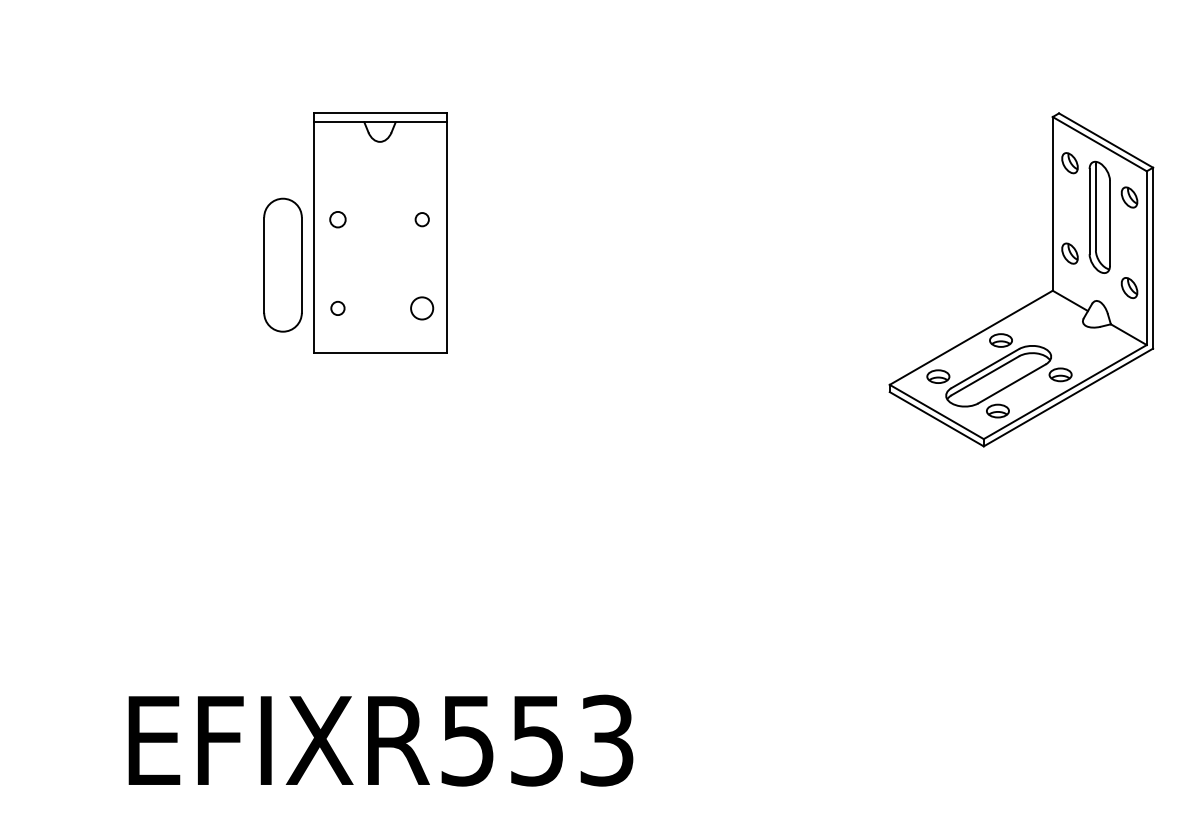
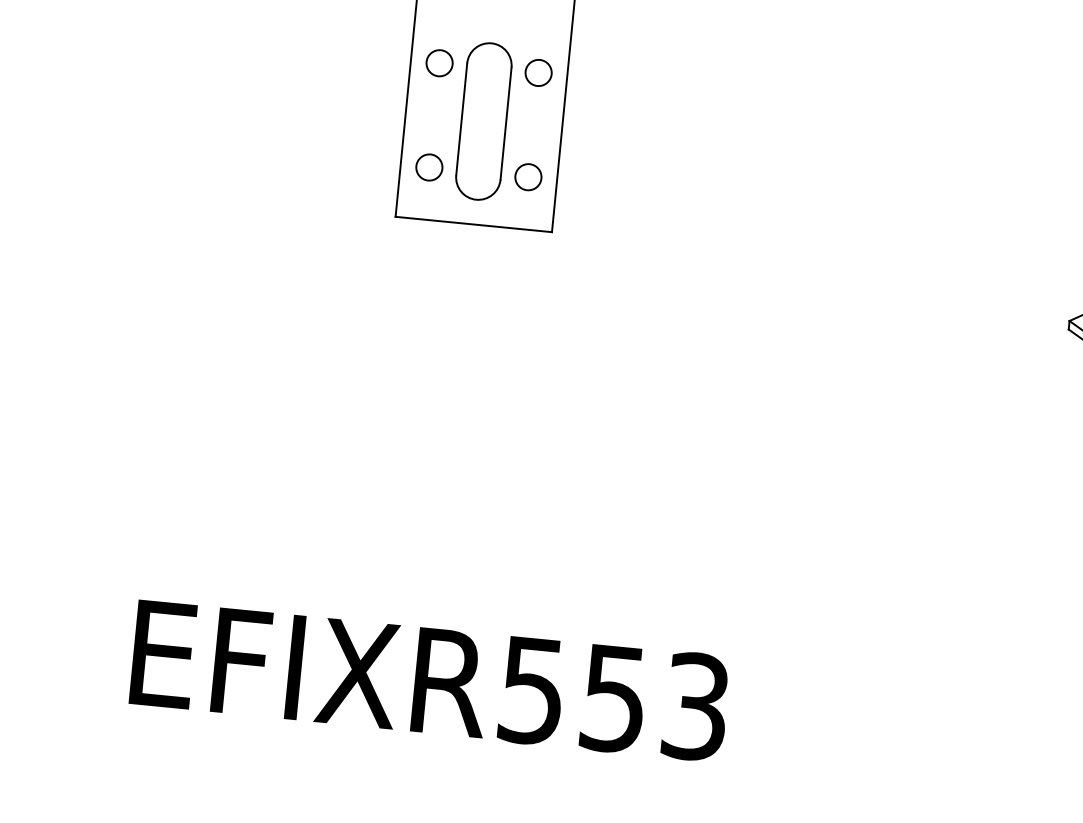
circle: (337, 219) -> (439, 62), size x1.43
circle: (422, 219) -> (539, 72), size x1.67
part: (282, 264) -> (483, 120), moved
circle: (337, 308) -> (428, 167), size x1.67

